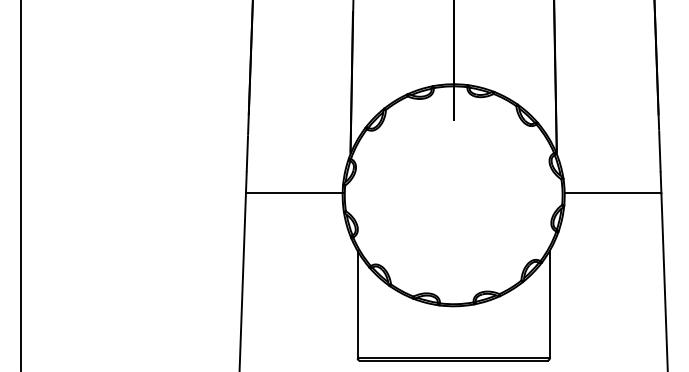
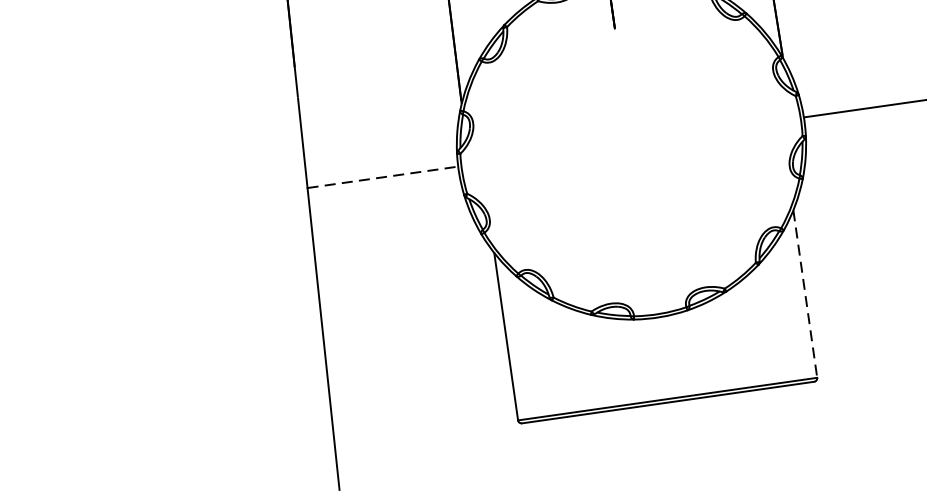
line: (294, 193) -> (383, 177), solid -> dashed
line: (549, 304) -> (804, 293), solid -> dashed

